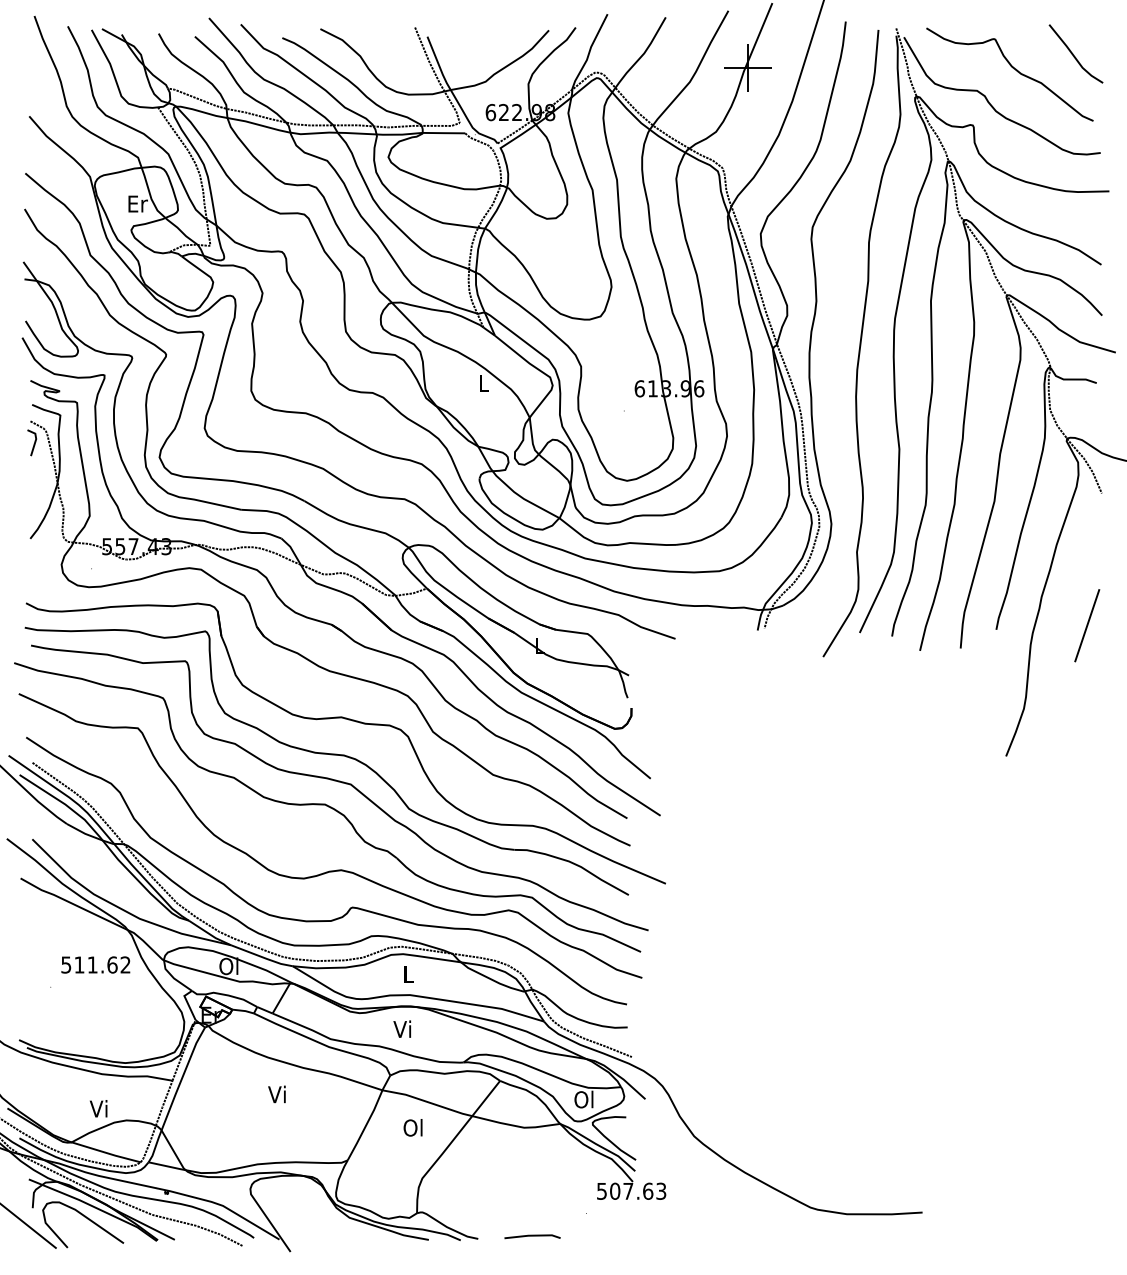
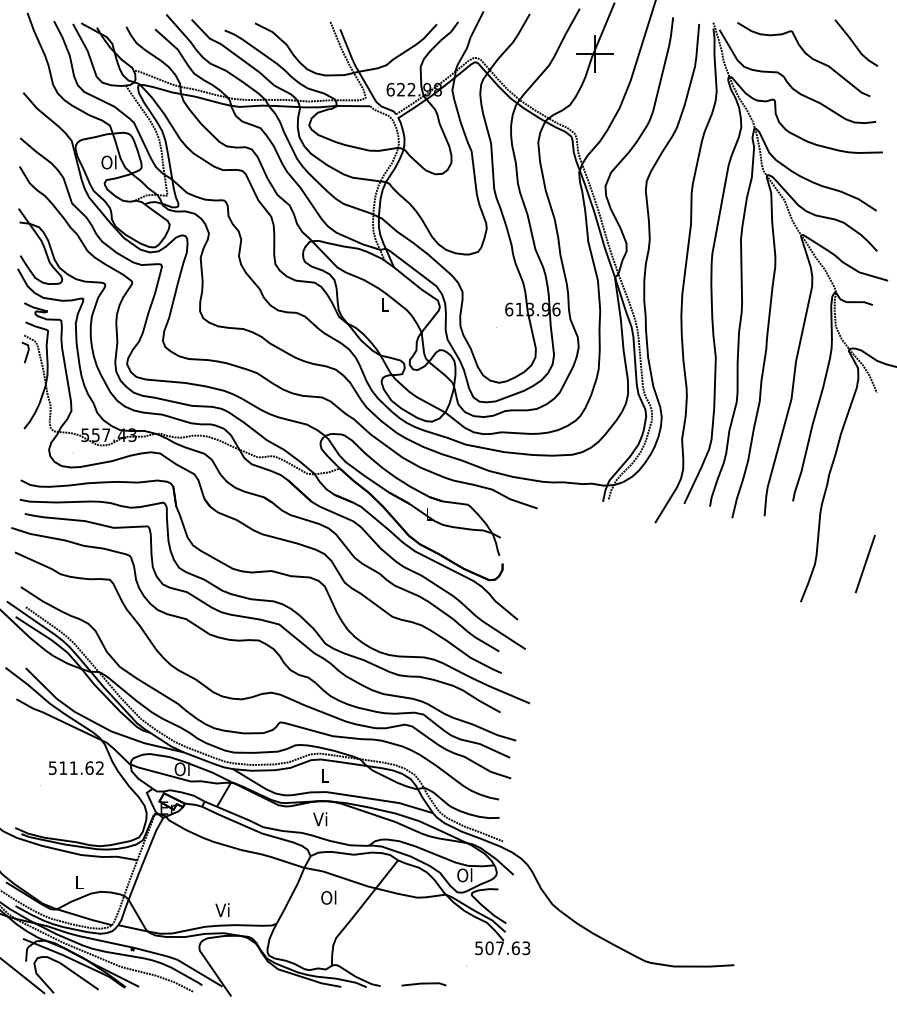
text: (137, 204) -> (109, 162), Er -> Ol
line: (1086, 626) -> (864, 564), moved
text: (277, 1093) -> (222, 909), moved
text: (98, 1108) -> (78, 882), Vi -> L

